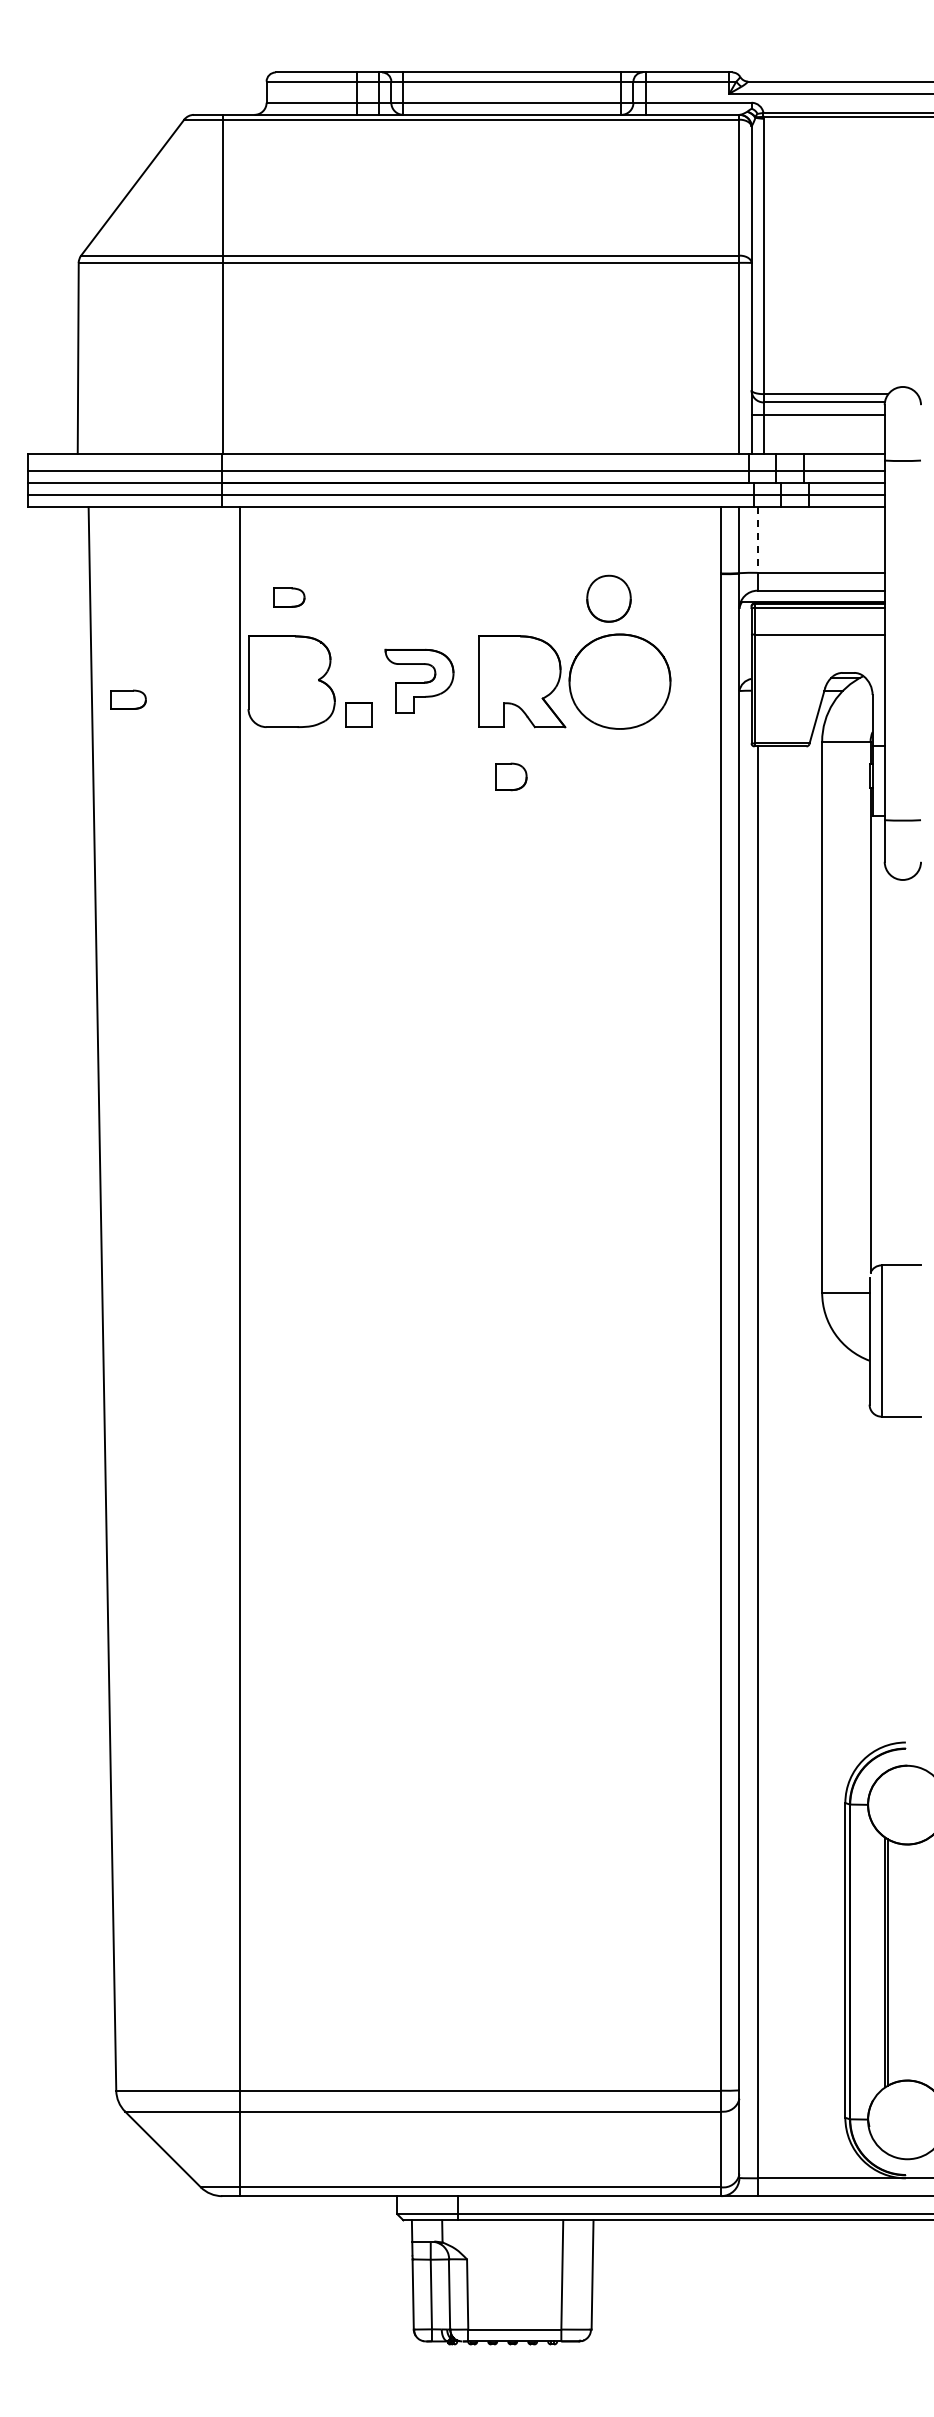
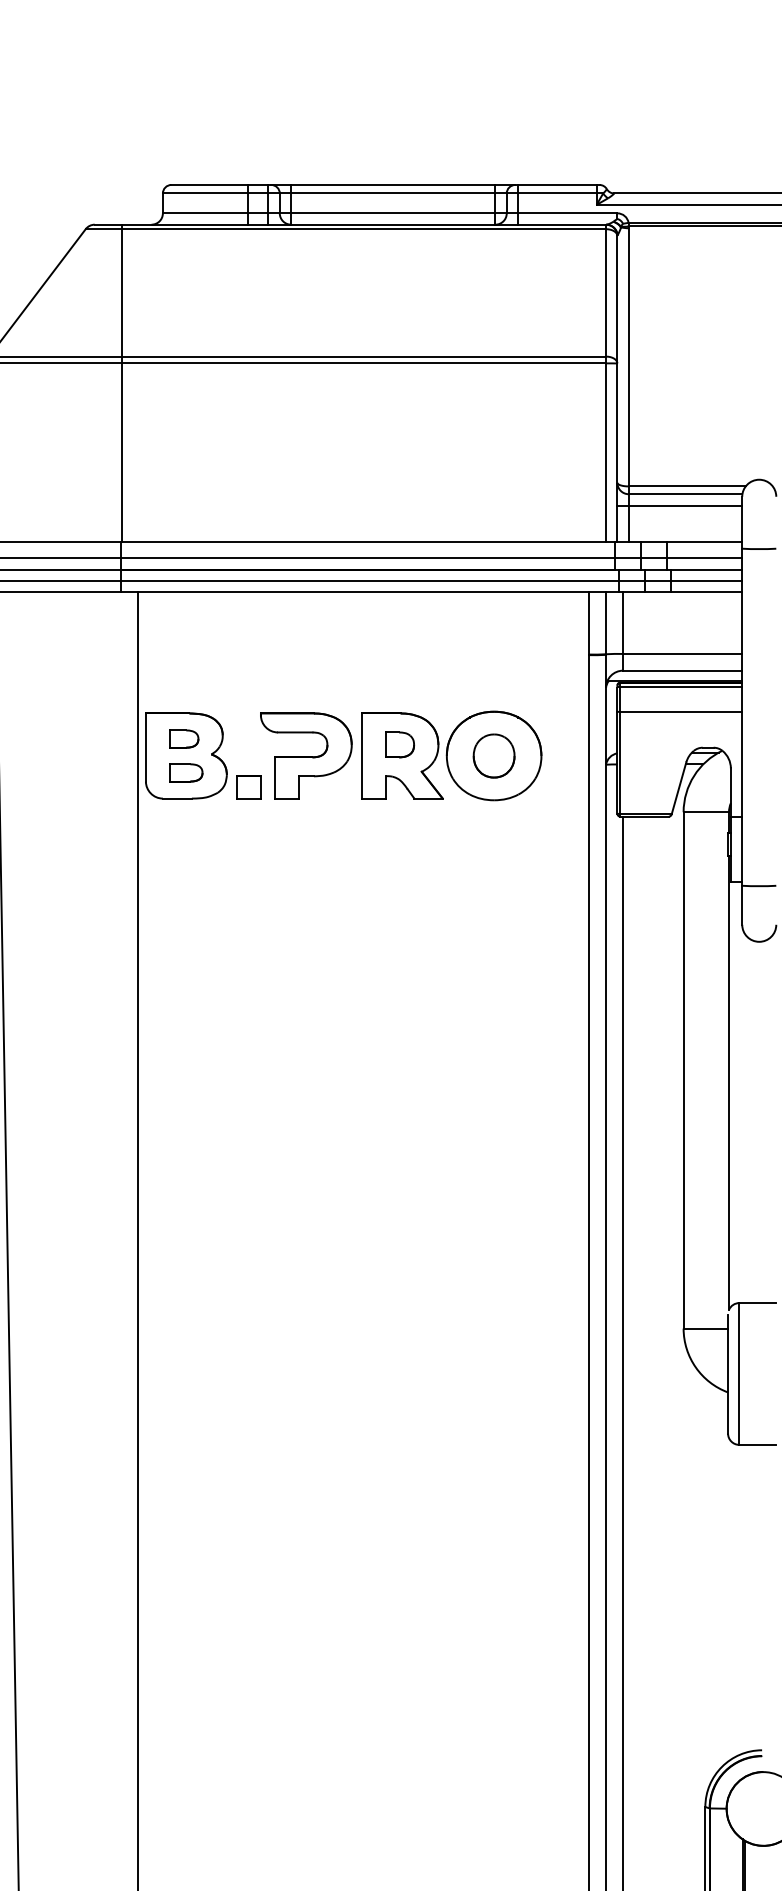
line: (757, 540) -> (623, 623), dashed -> solid
part: (289, 597) -> (184, 738), moved
part: (608, 598) -> (493, 755), moved
part: (419, 681) -> (306, 755), size x1.43
part: (128, 699) -> (186, 772), moved
part: (511, 776) -> (399, 744), moved

